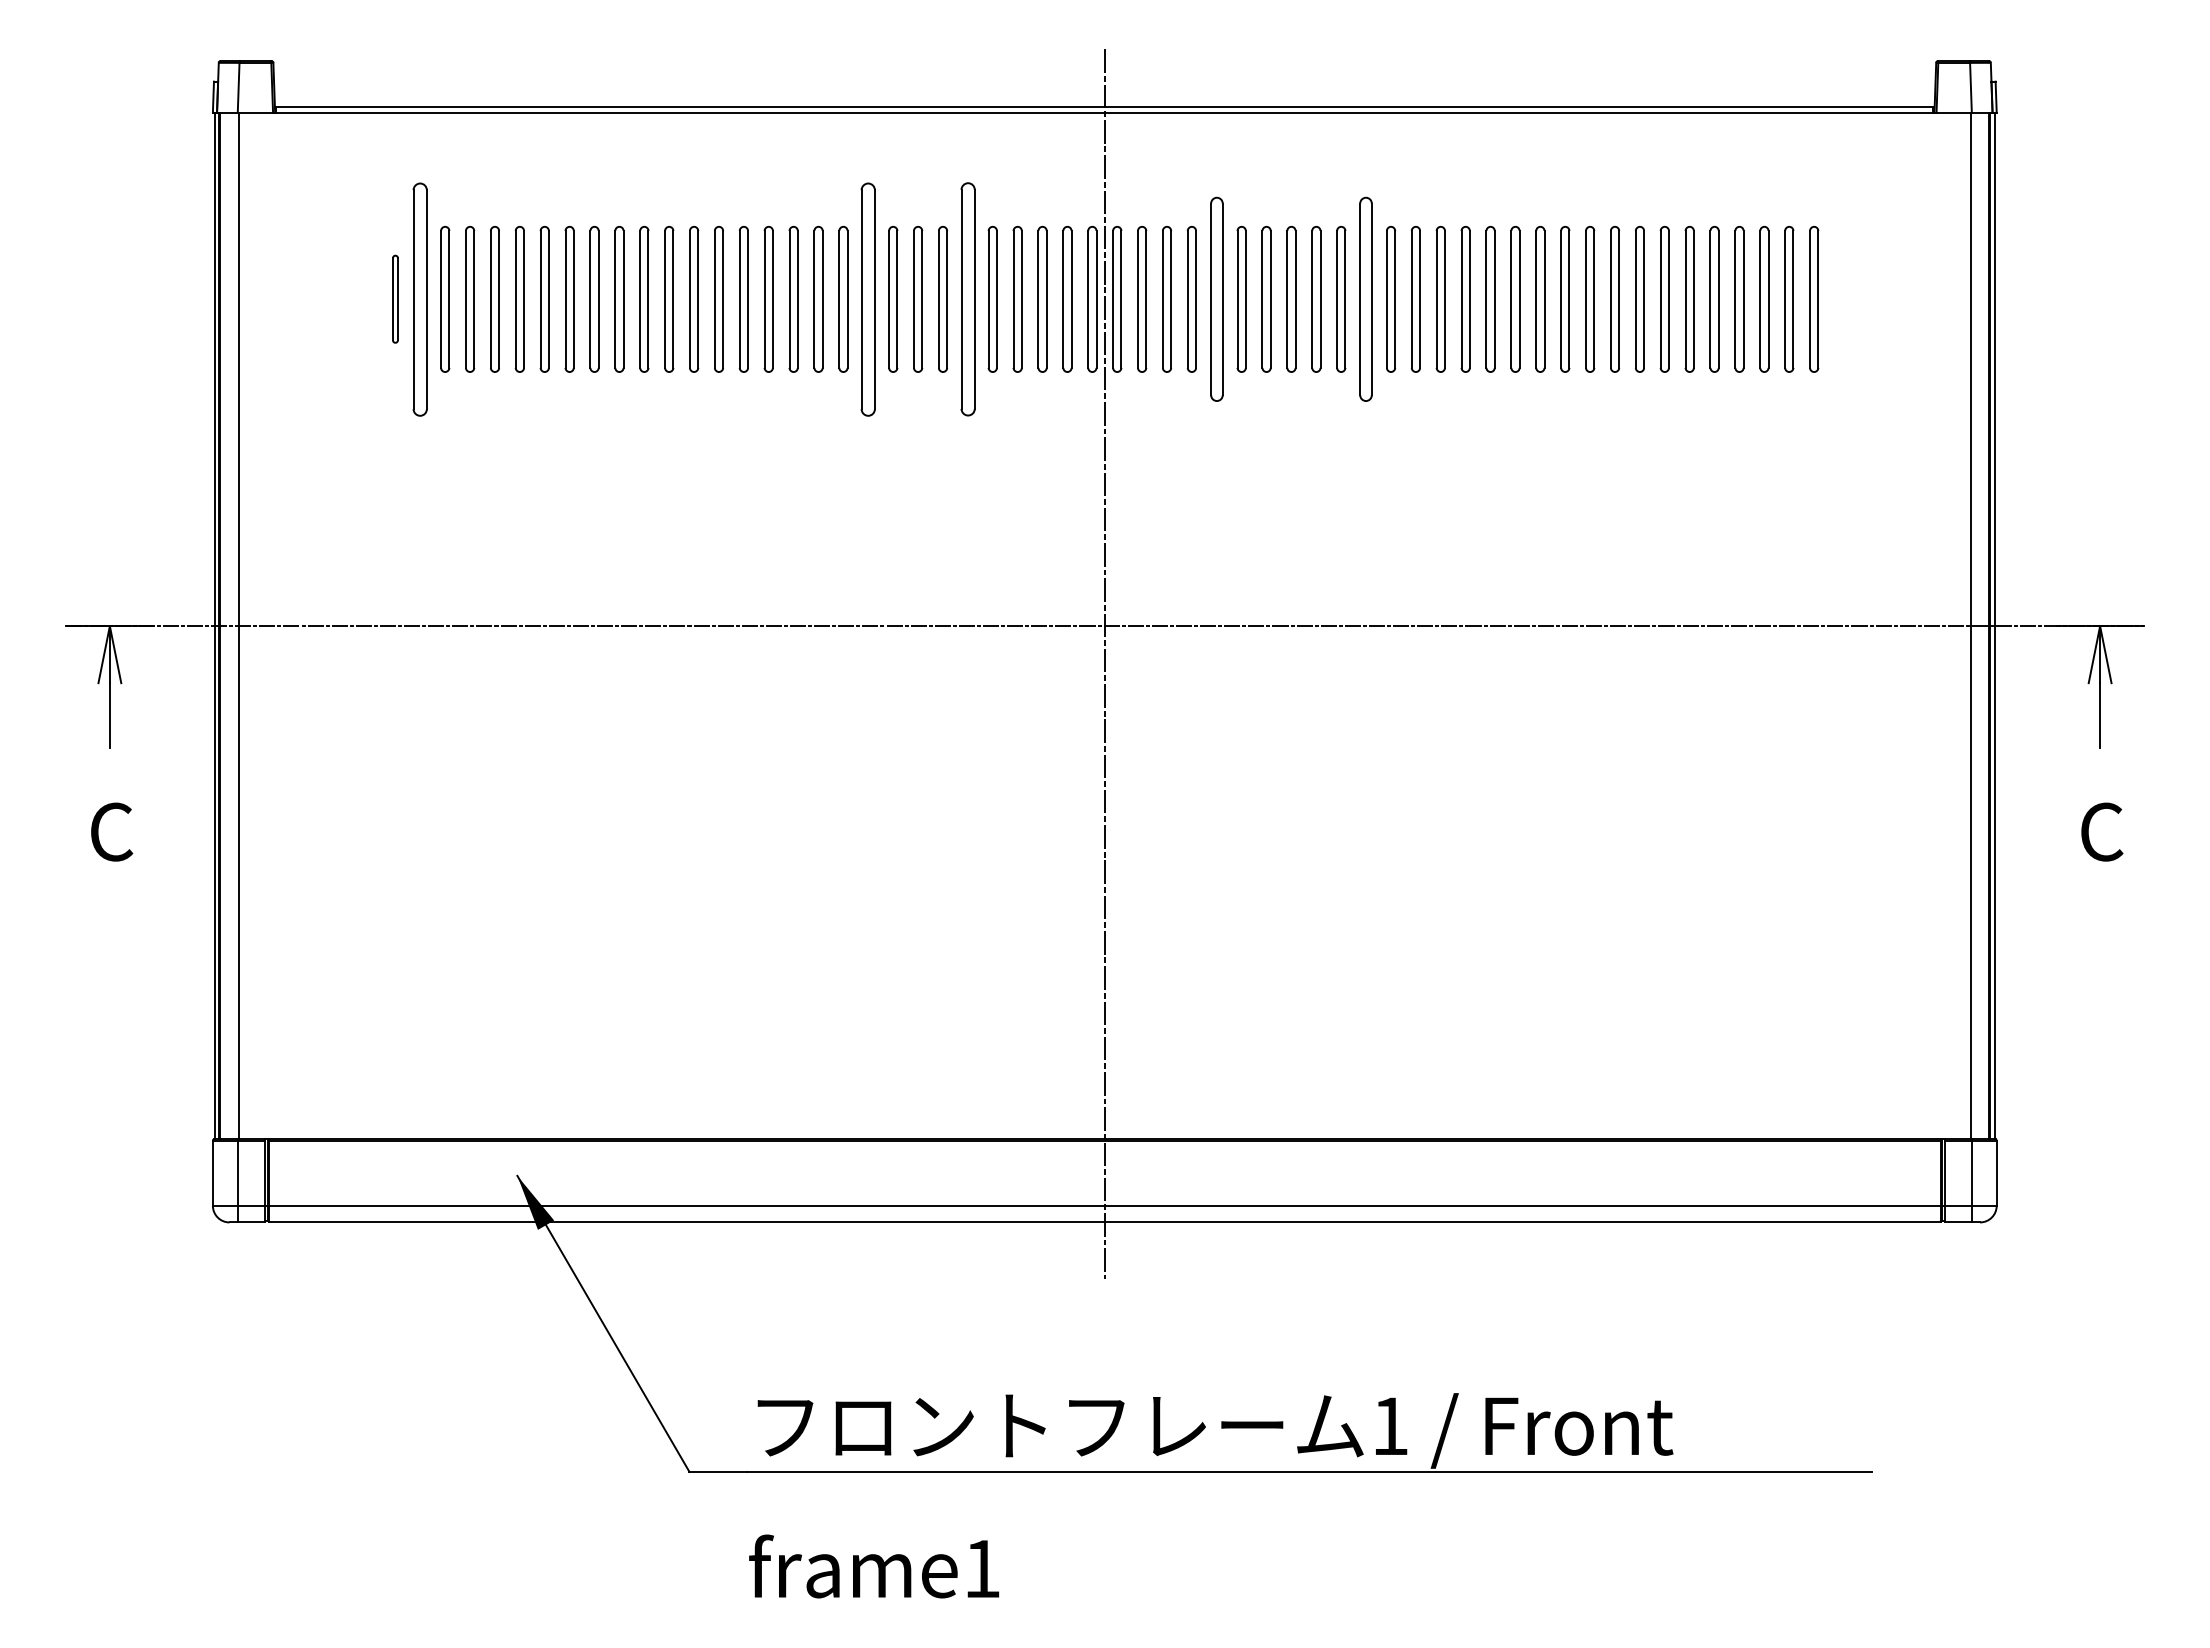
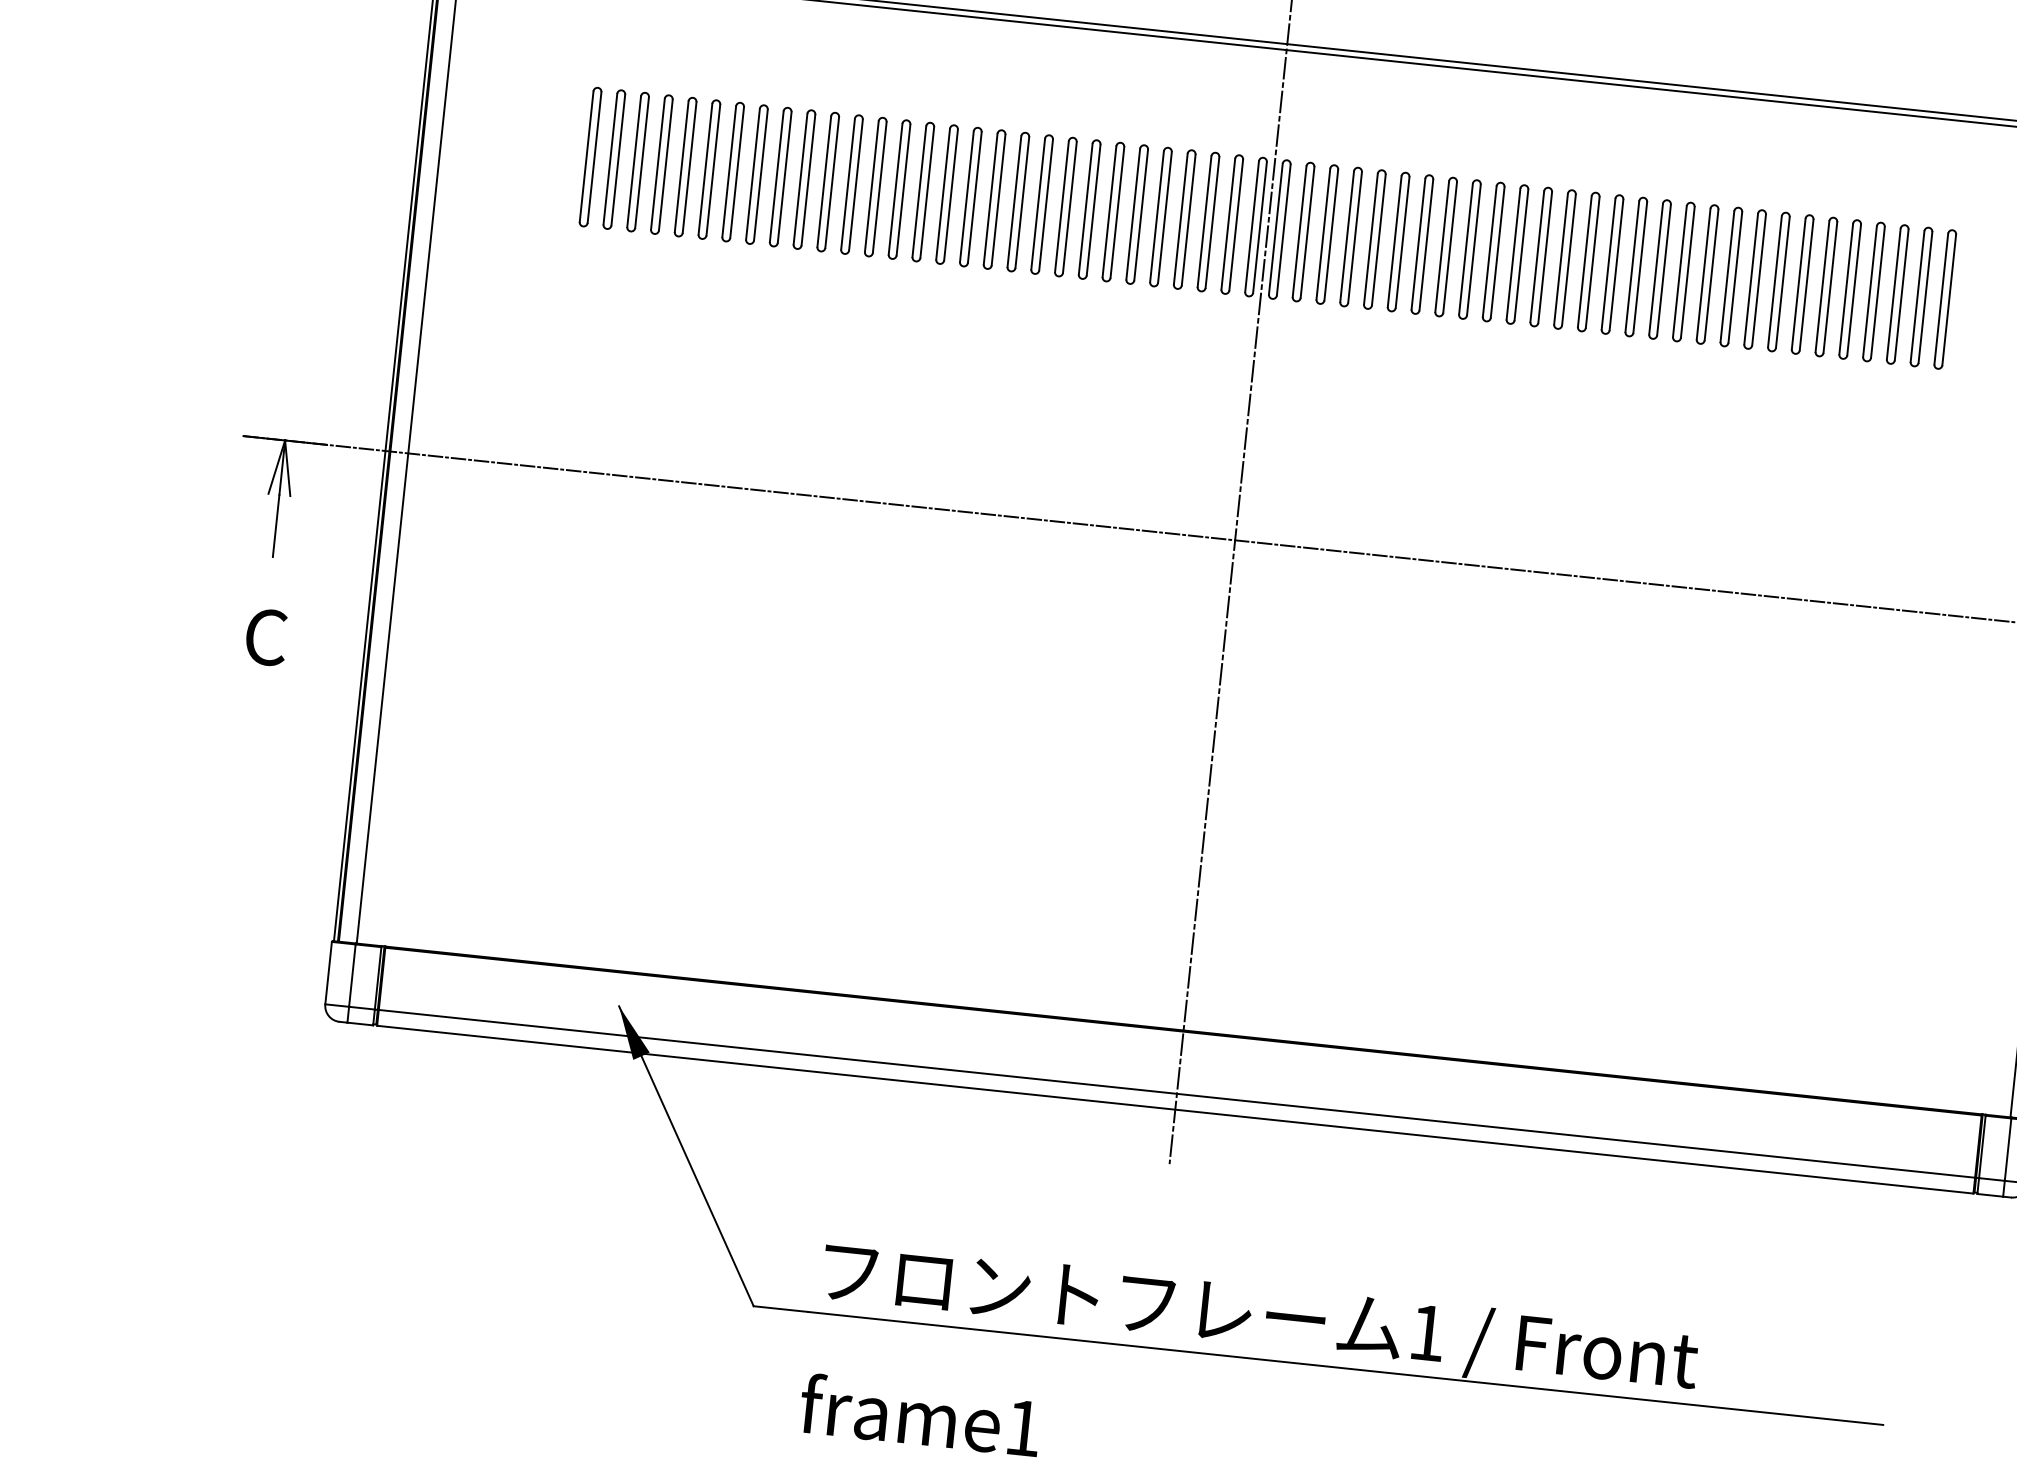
part: (395, 298) -> (590, 156), size x1.67
part: (420, 298) -> (614, 158), size x0.62
part: (868, 298) -> (1042, 203), size x0.62
part: (967, 299) -> (1136, 214), size x0.62
part: (1216, 299) -> (1374, 239), size x0.71
part: (1366, 299) -> (1517, 254), size x0.71

